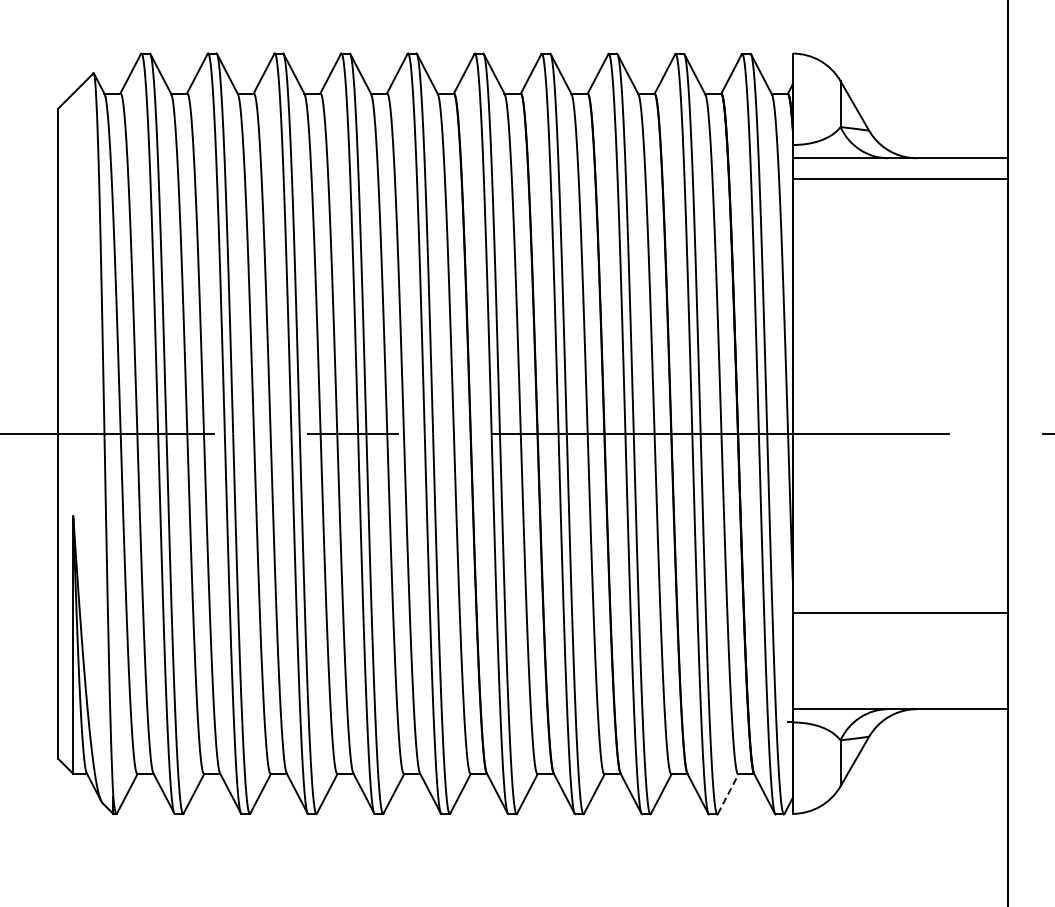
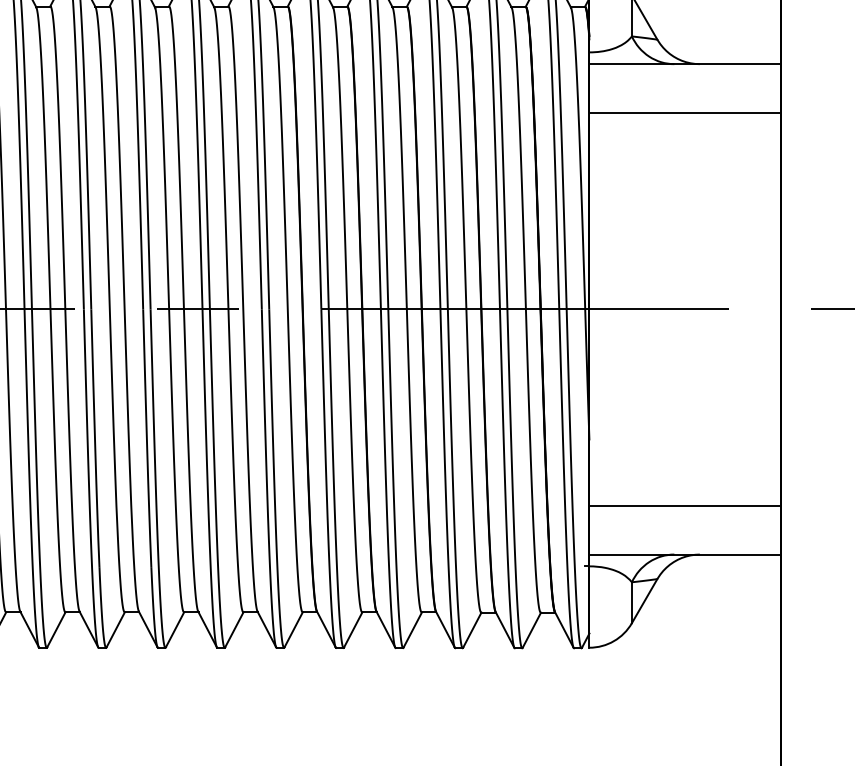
line: (900, 179) -> (685, 113), moved
line: (900, 613) -> (685, 505), moved
line: (728, 793) -> (532, 629), dashed -> solid

